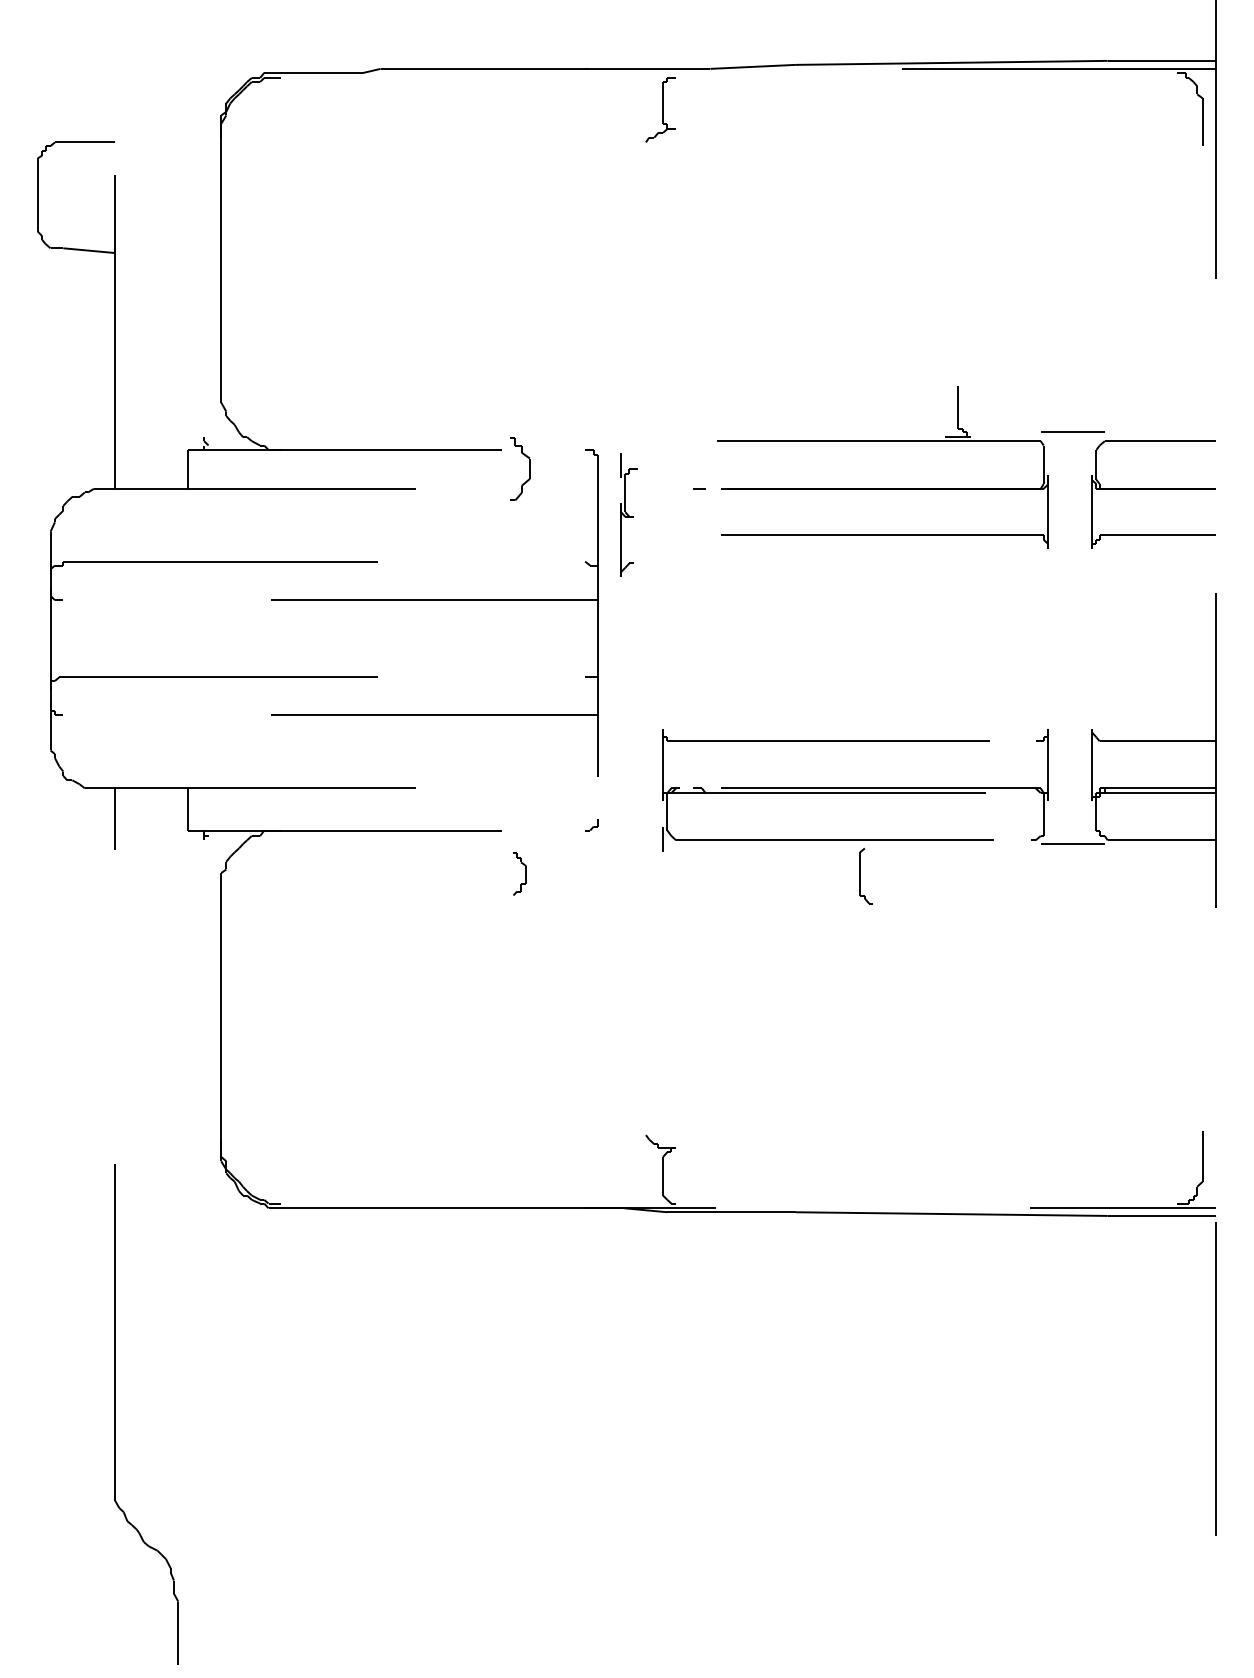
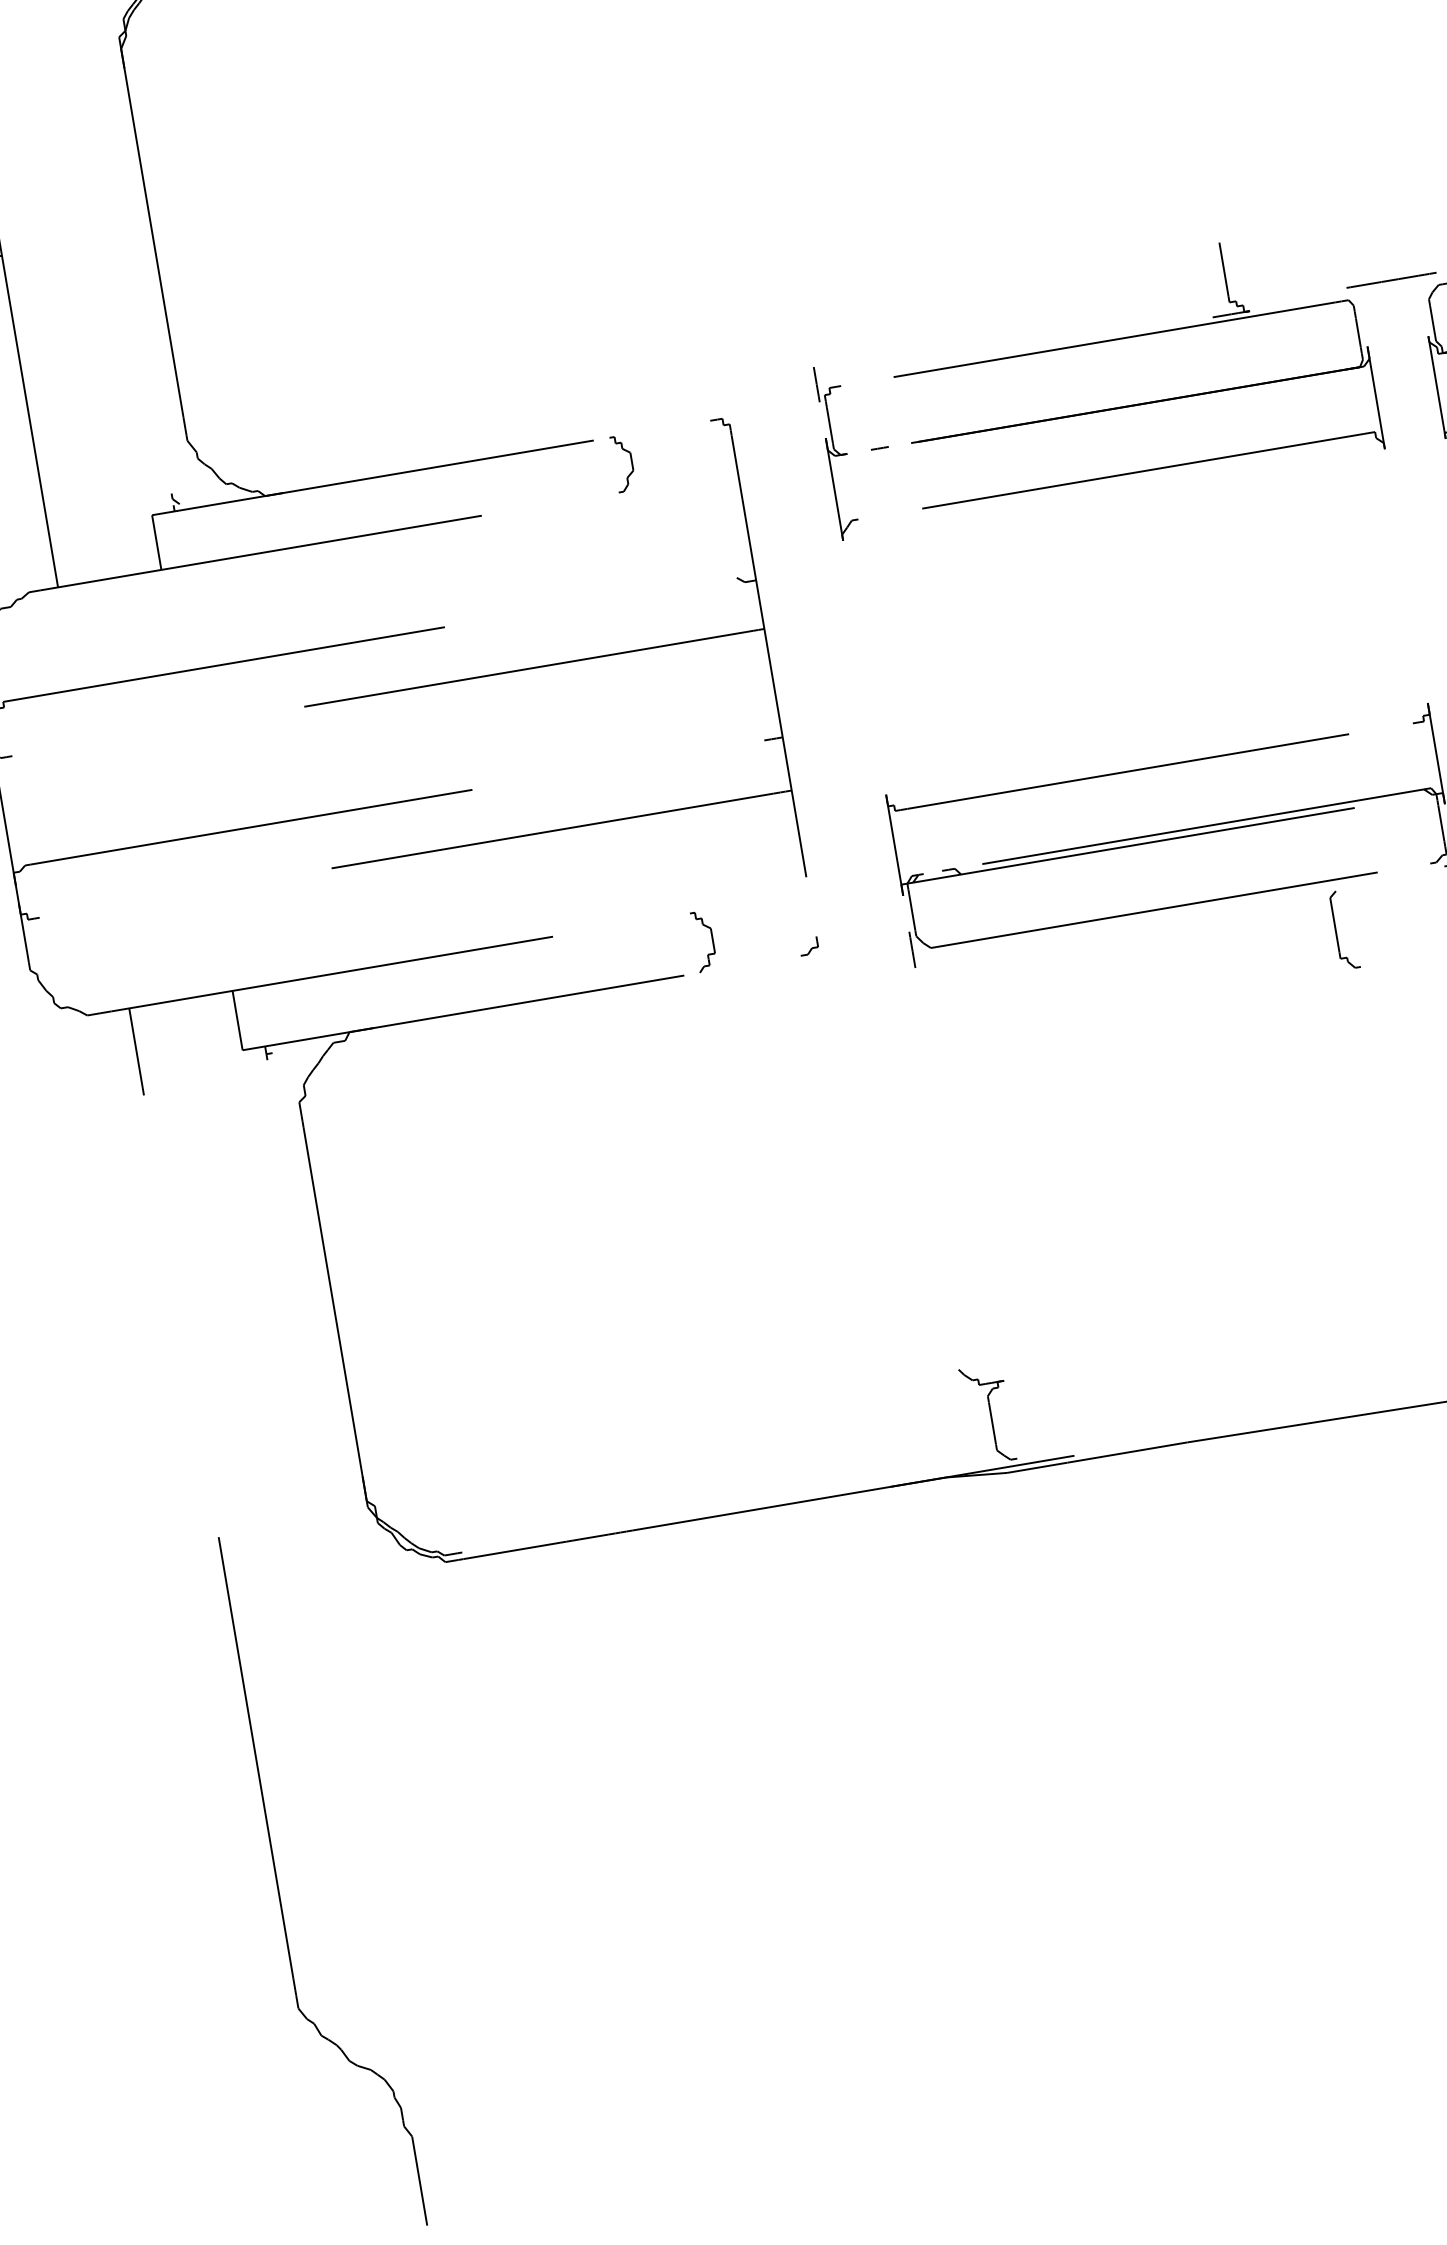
part: (519, 469) -> (622, 463), size x0.62
part: (628, 514) -> (838, 451), moved
part: (519, 873) -> (703, 940), moved
part: (865, 876) -> (1343, 930), moved

